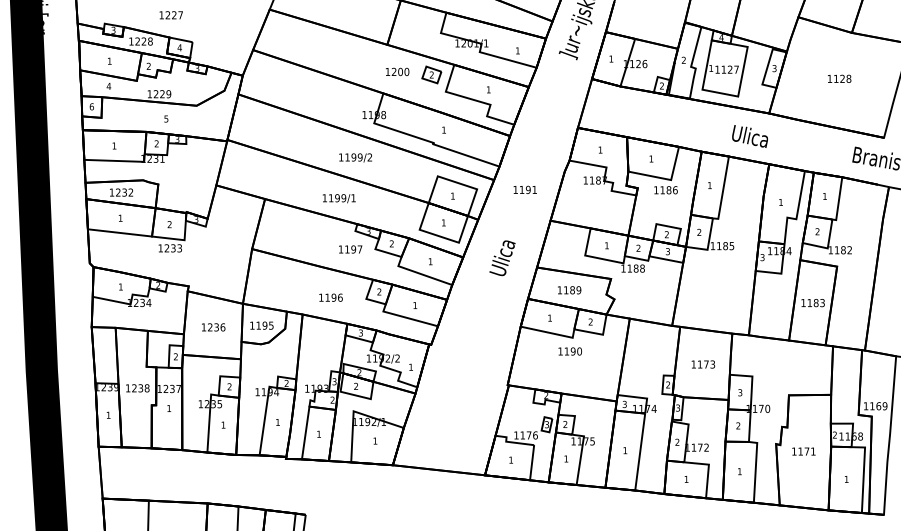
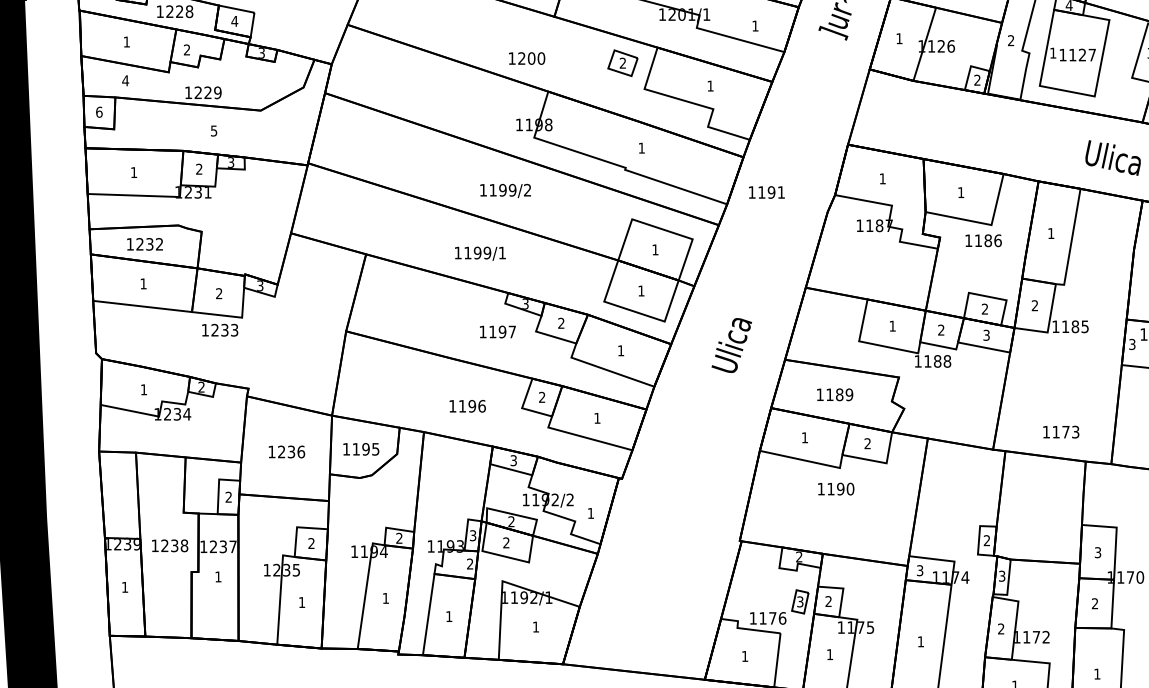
text: (397, 71) -> (526, 57), moved
text: (524, 189) -> (765, 191), moved
text: (703, 364) -> (1061, 432), moved

